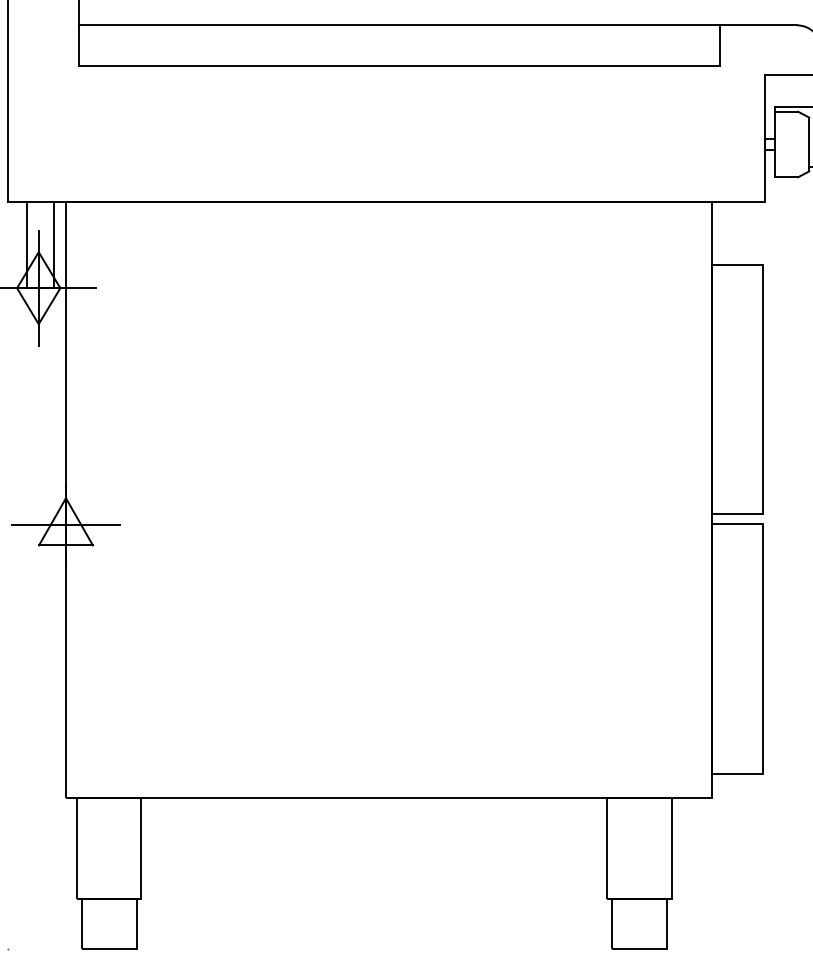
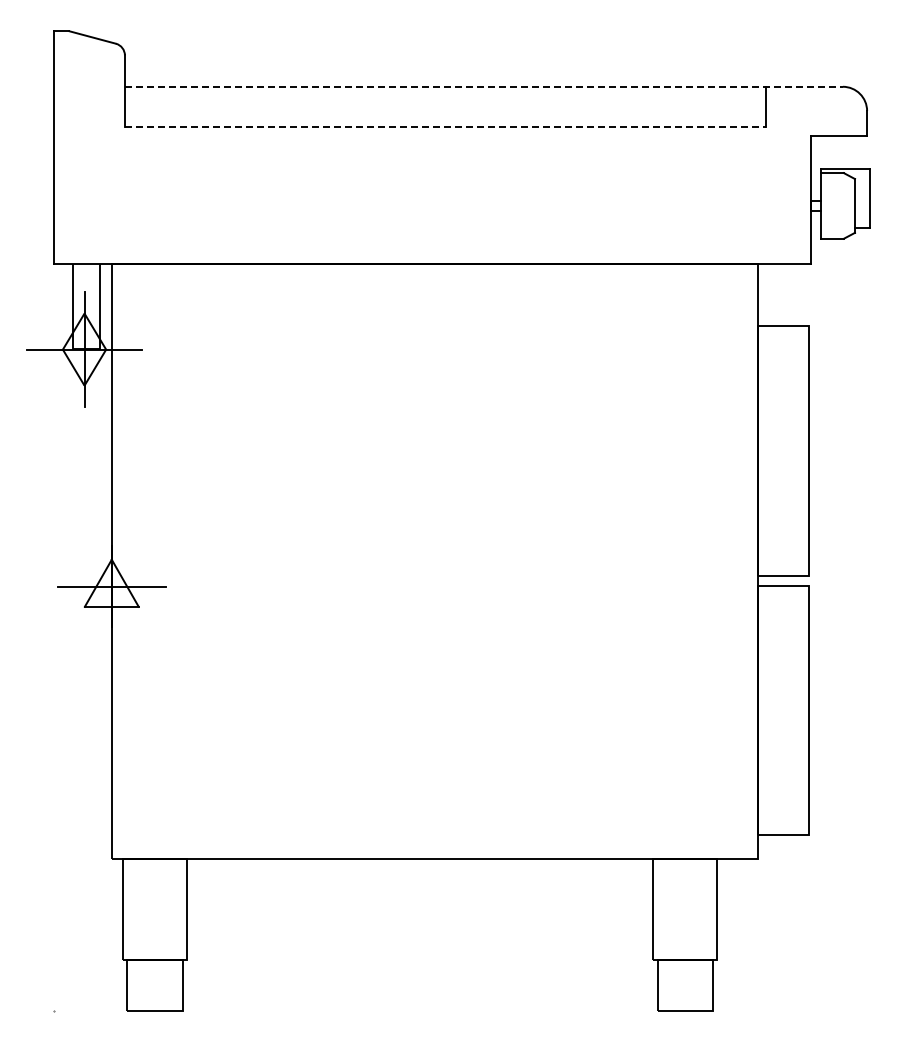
line: (437, 25) -> (483, 86), solid -> dashed
line: (399, 66) -> (445, 127), solid -> dashed

